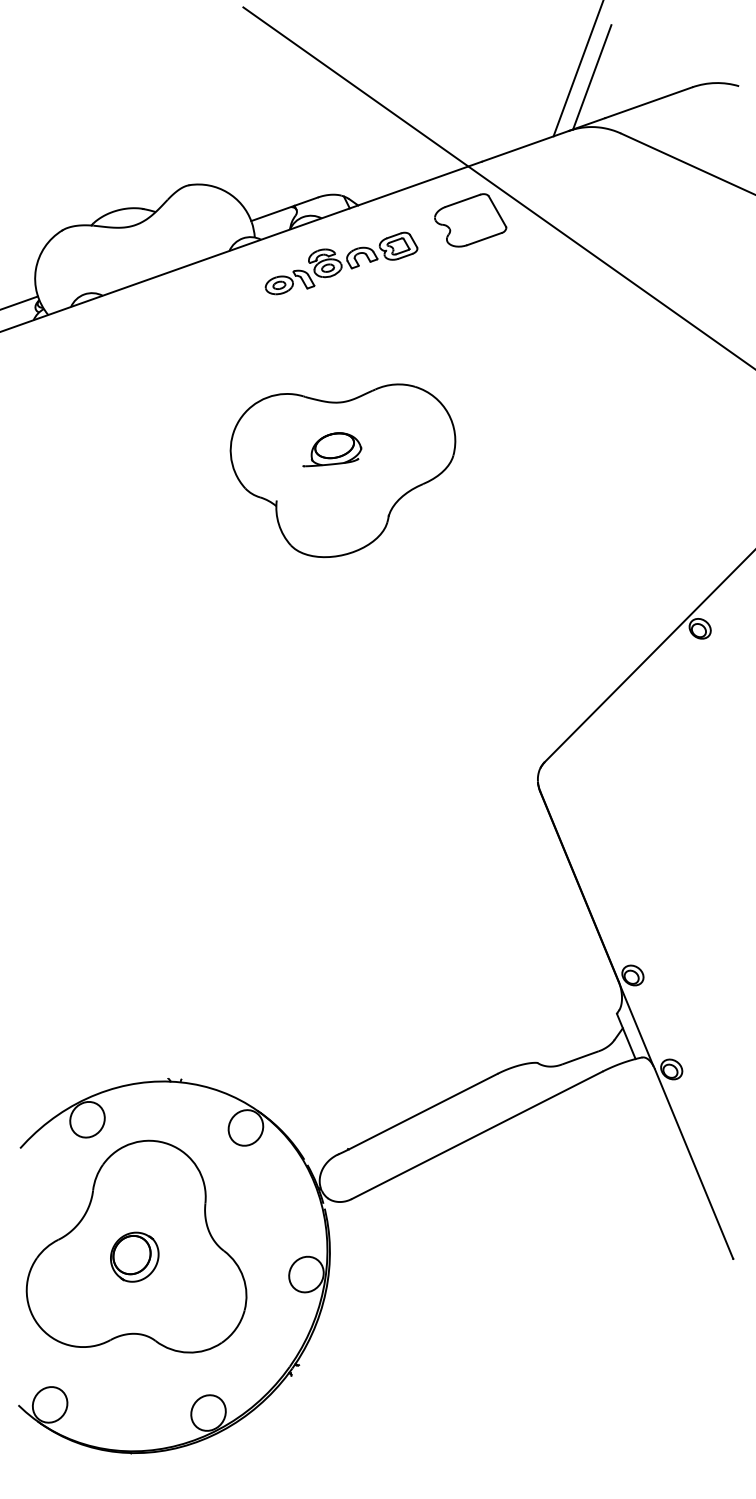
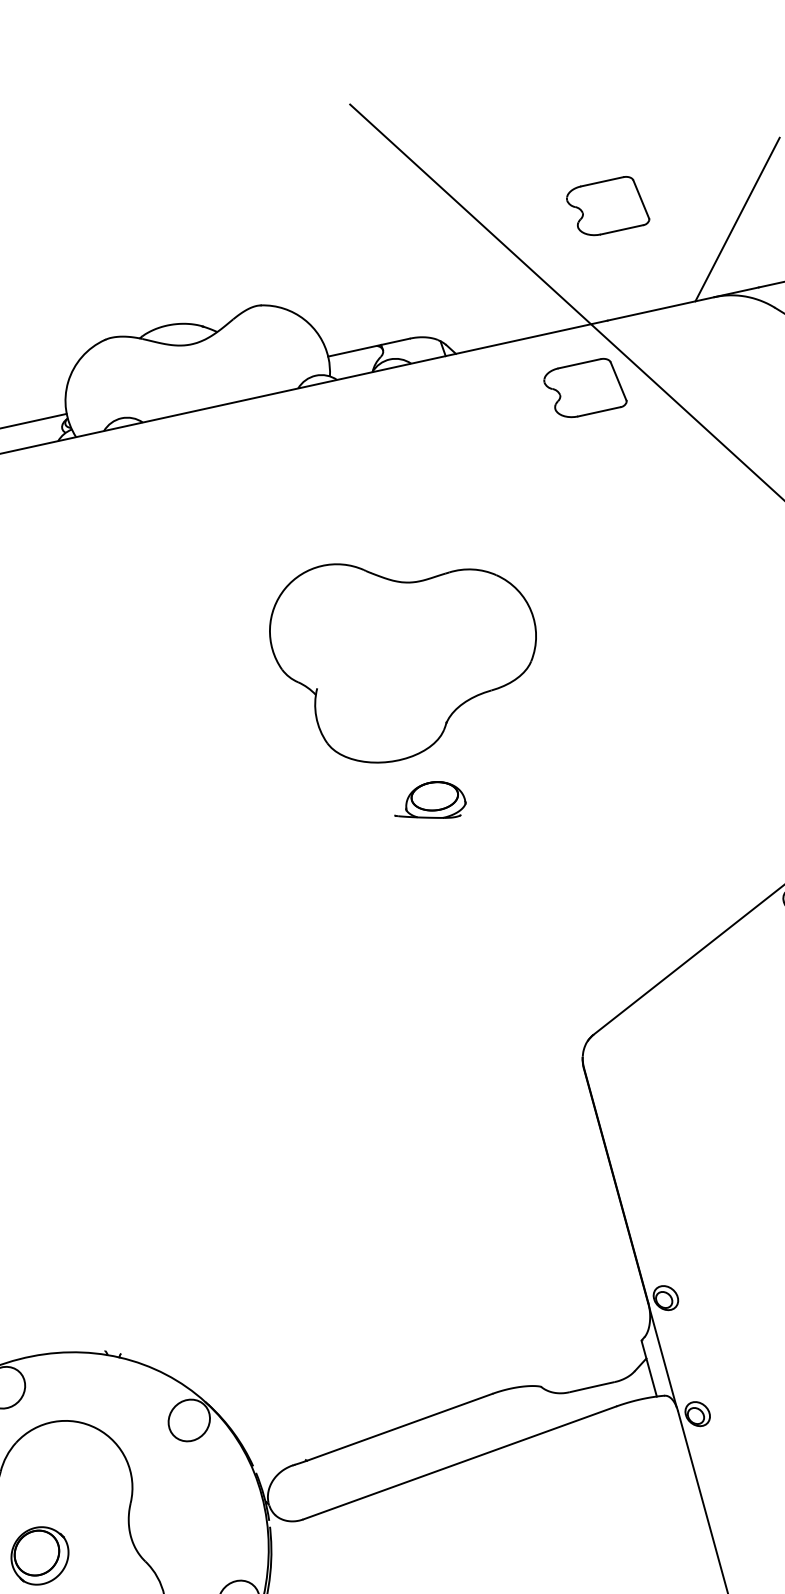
part: (470, 65) -> (608, 205), added
line: (592, 77) -> (749, 237), removed
part: (341, 263) -> (427, 419), removed
part: (332, 449) -> (431, 800), moved

